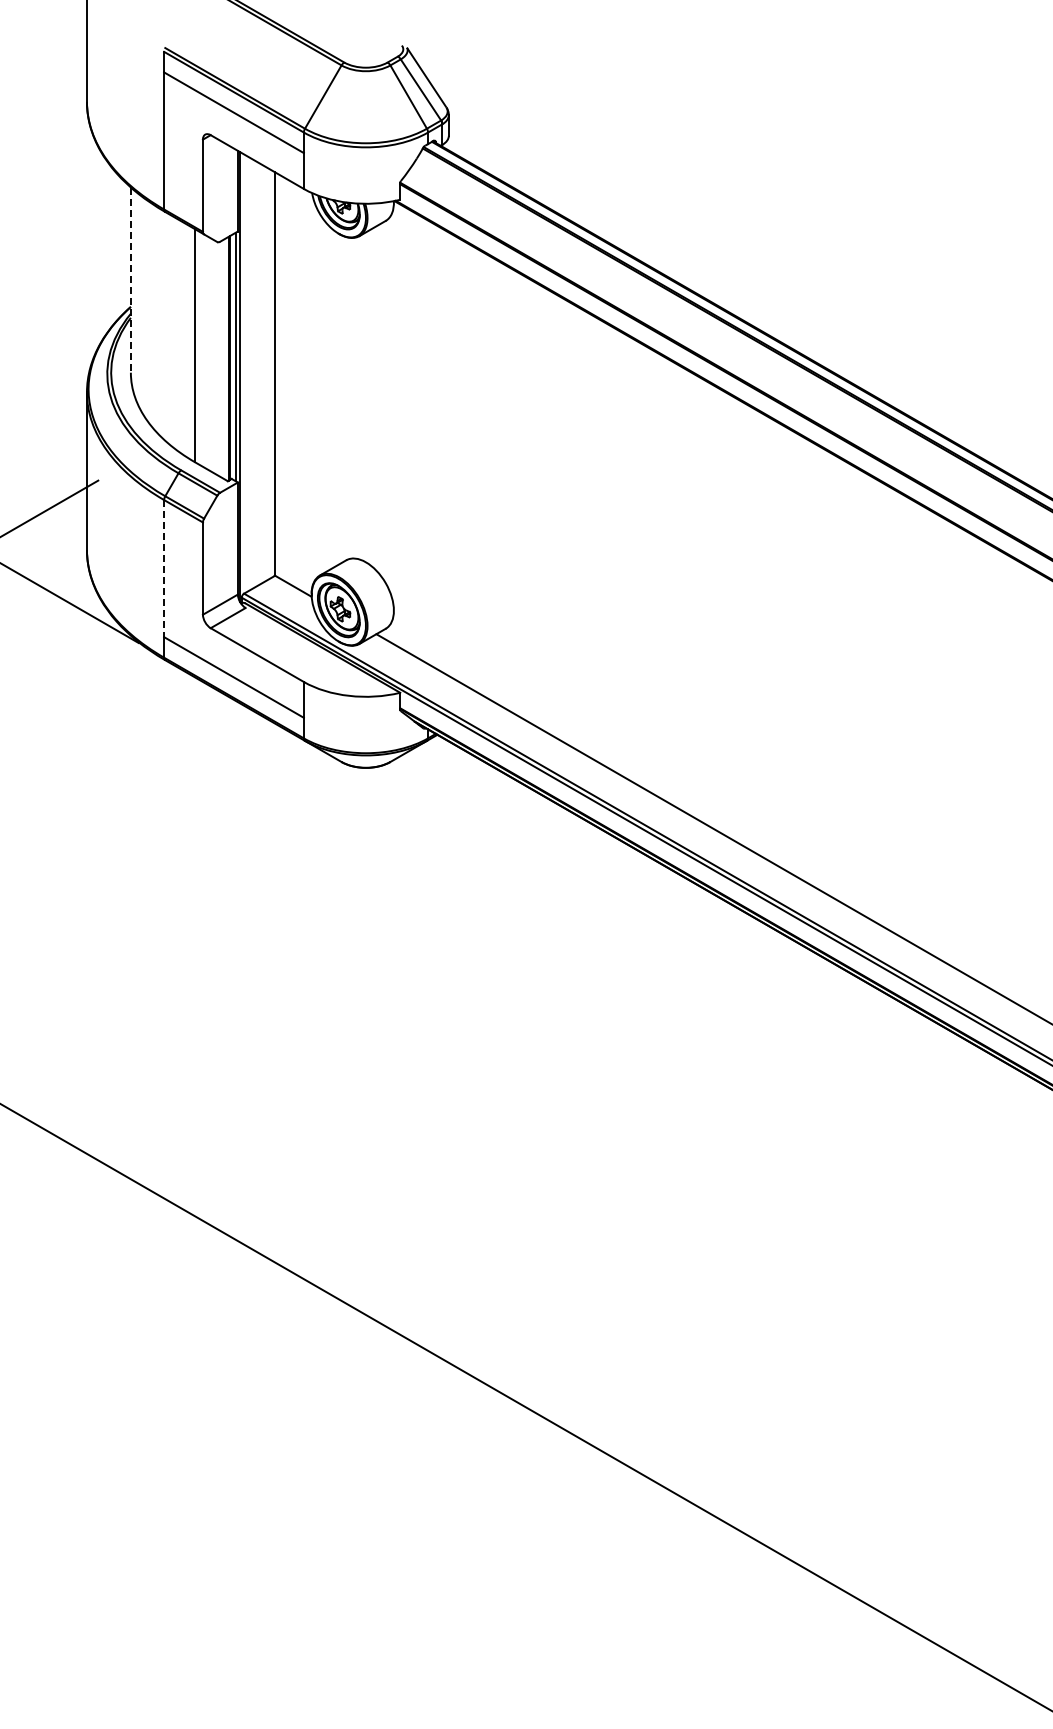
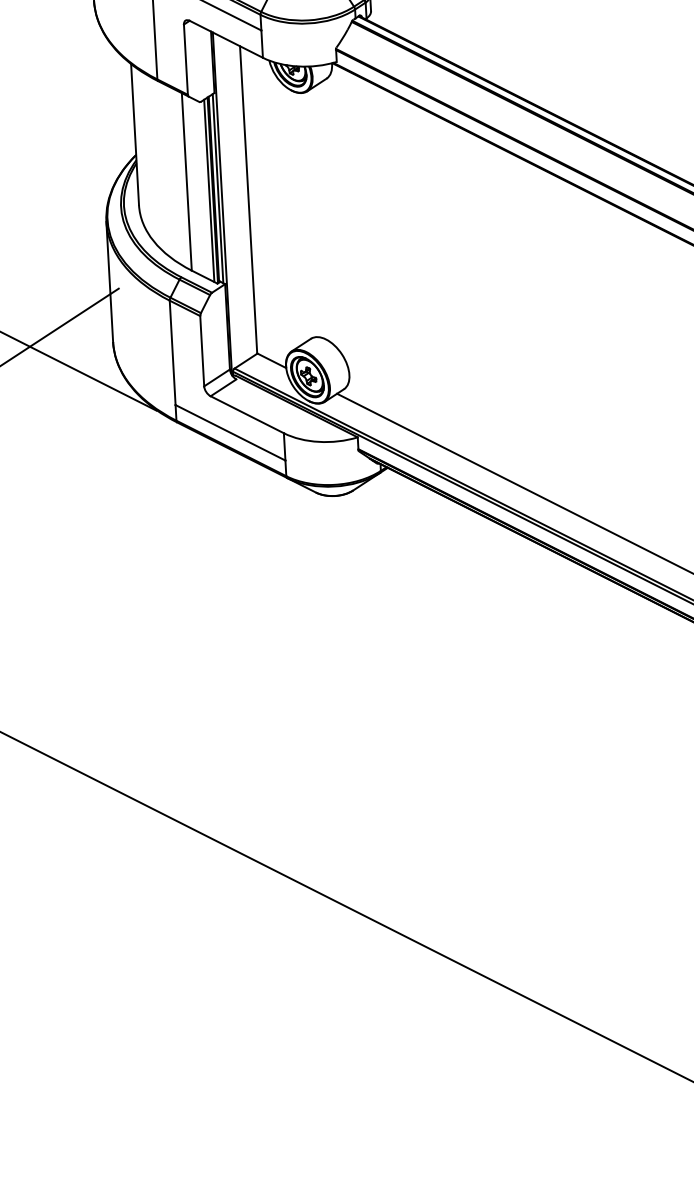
line: (130, 280) -> (134, 134), dashed -> solid
line: (223, 358) -> (208, 190), added
line: (164, 568) -> (172, 352), dashed -> solid

